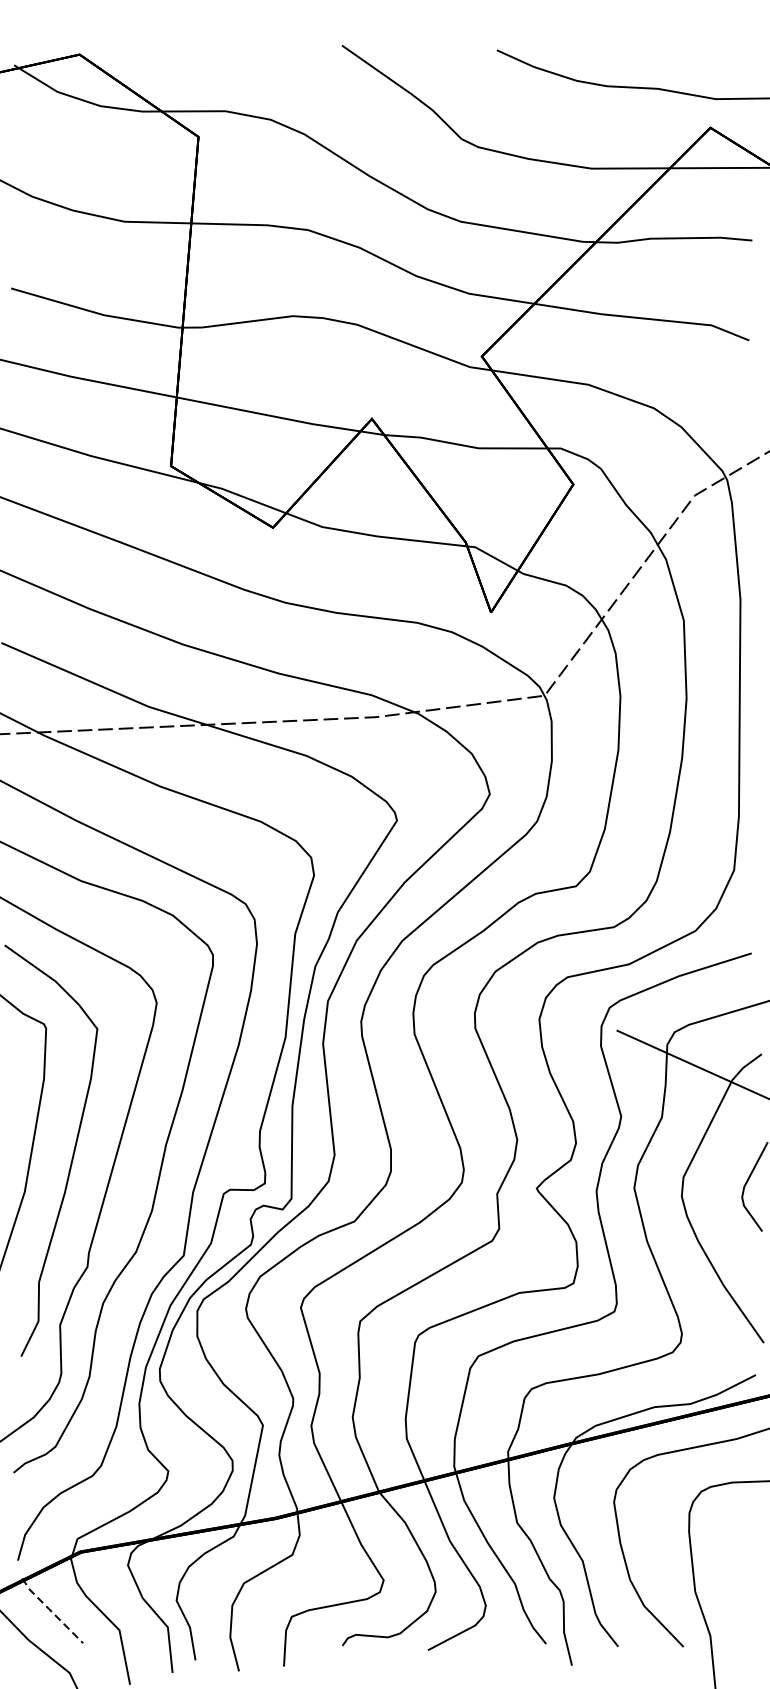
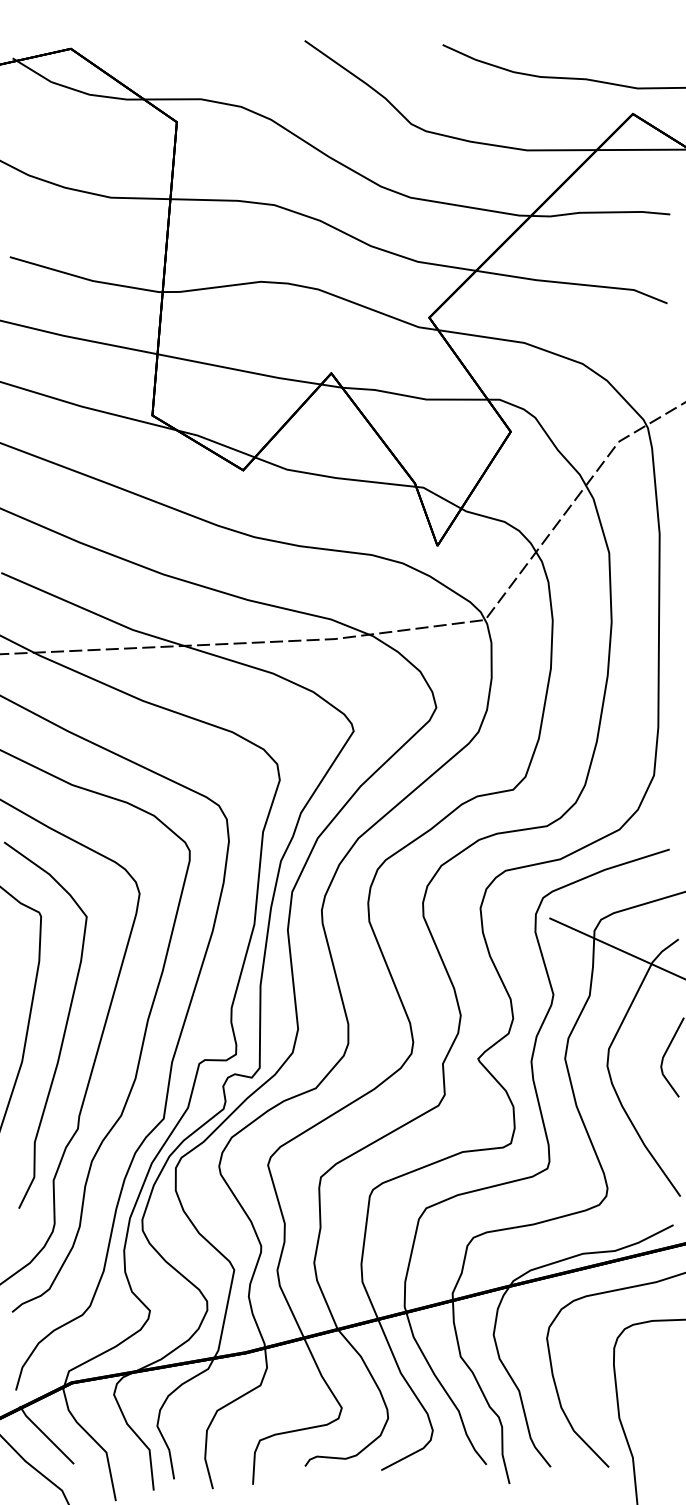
line: (51, 1611) -> (45, 1435), dashed -> solid

